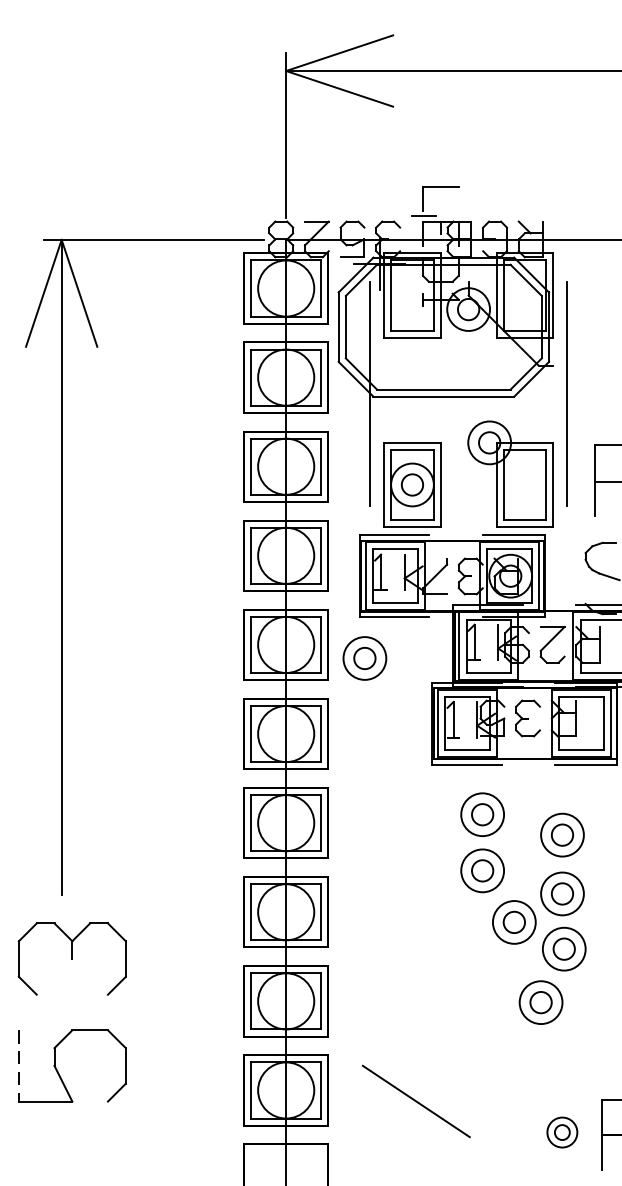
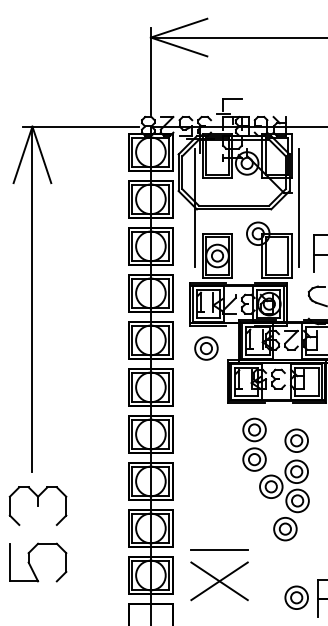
part: (365, 658) -> (206, 348), moved
line: (416, 1041) -> (219, 549), added
line: (18, 1065) -> (9, 562), dashed -> solid
line: (416, 1101) -> (219, 581), added
part: (562, 1132) -> (296, 597), size x1.43

